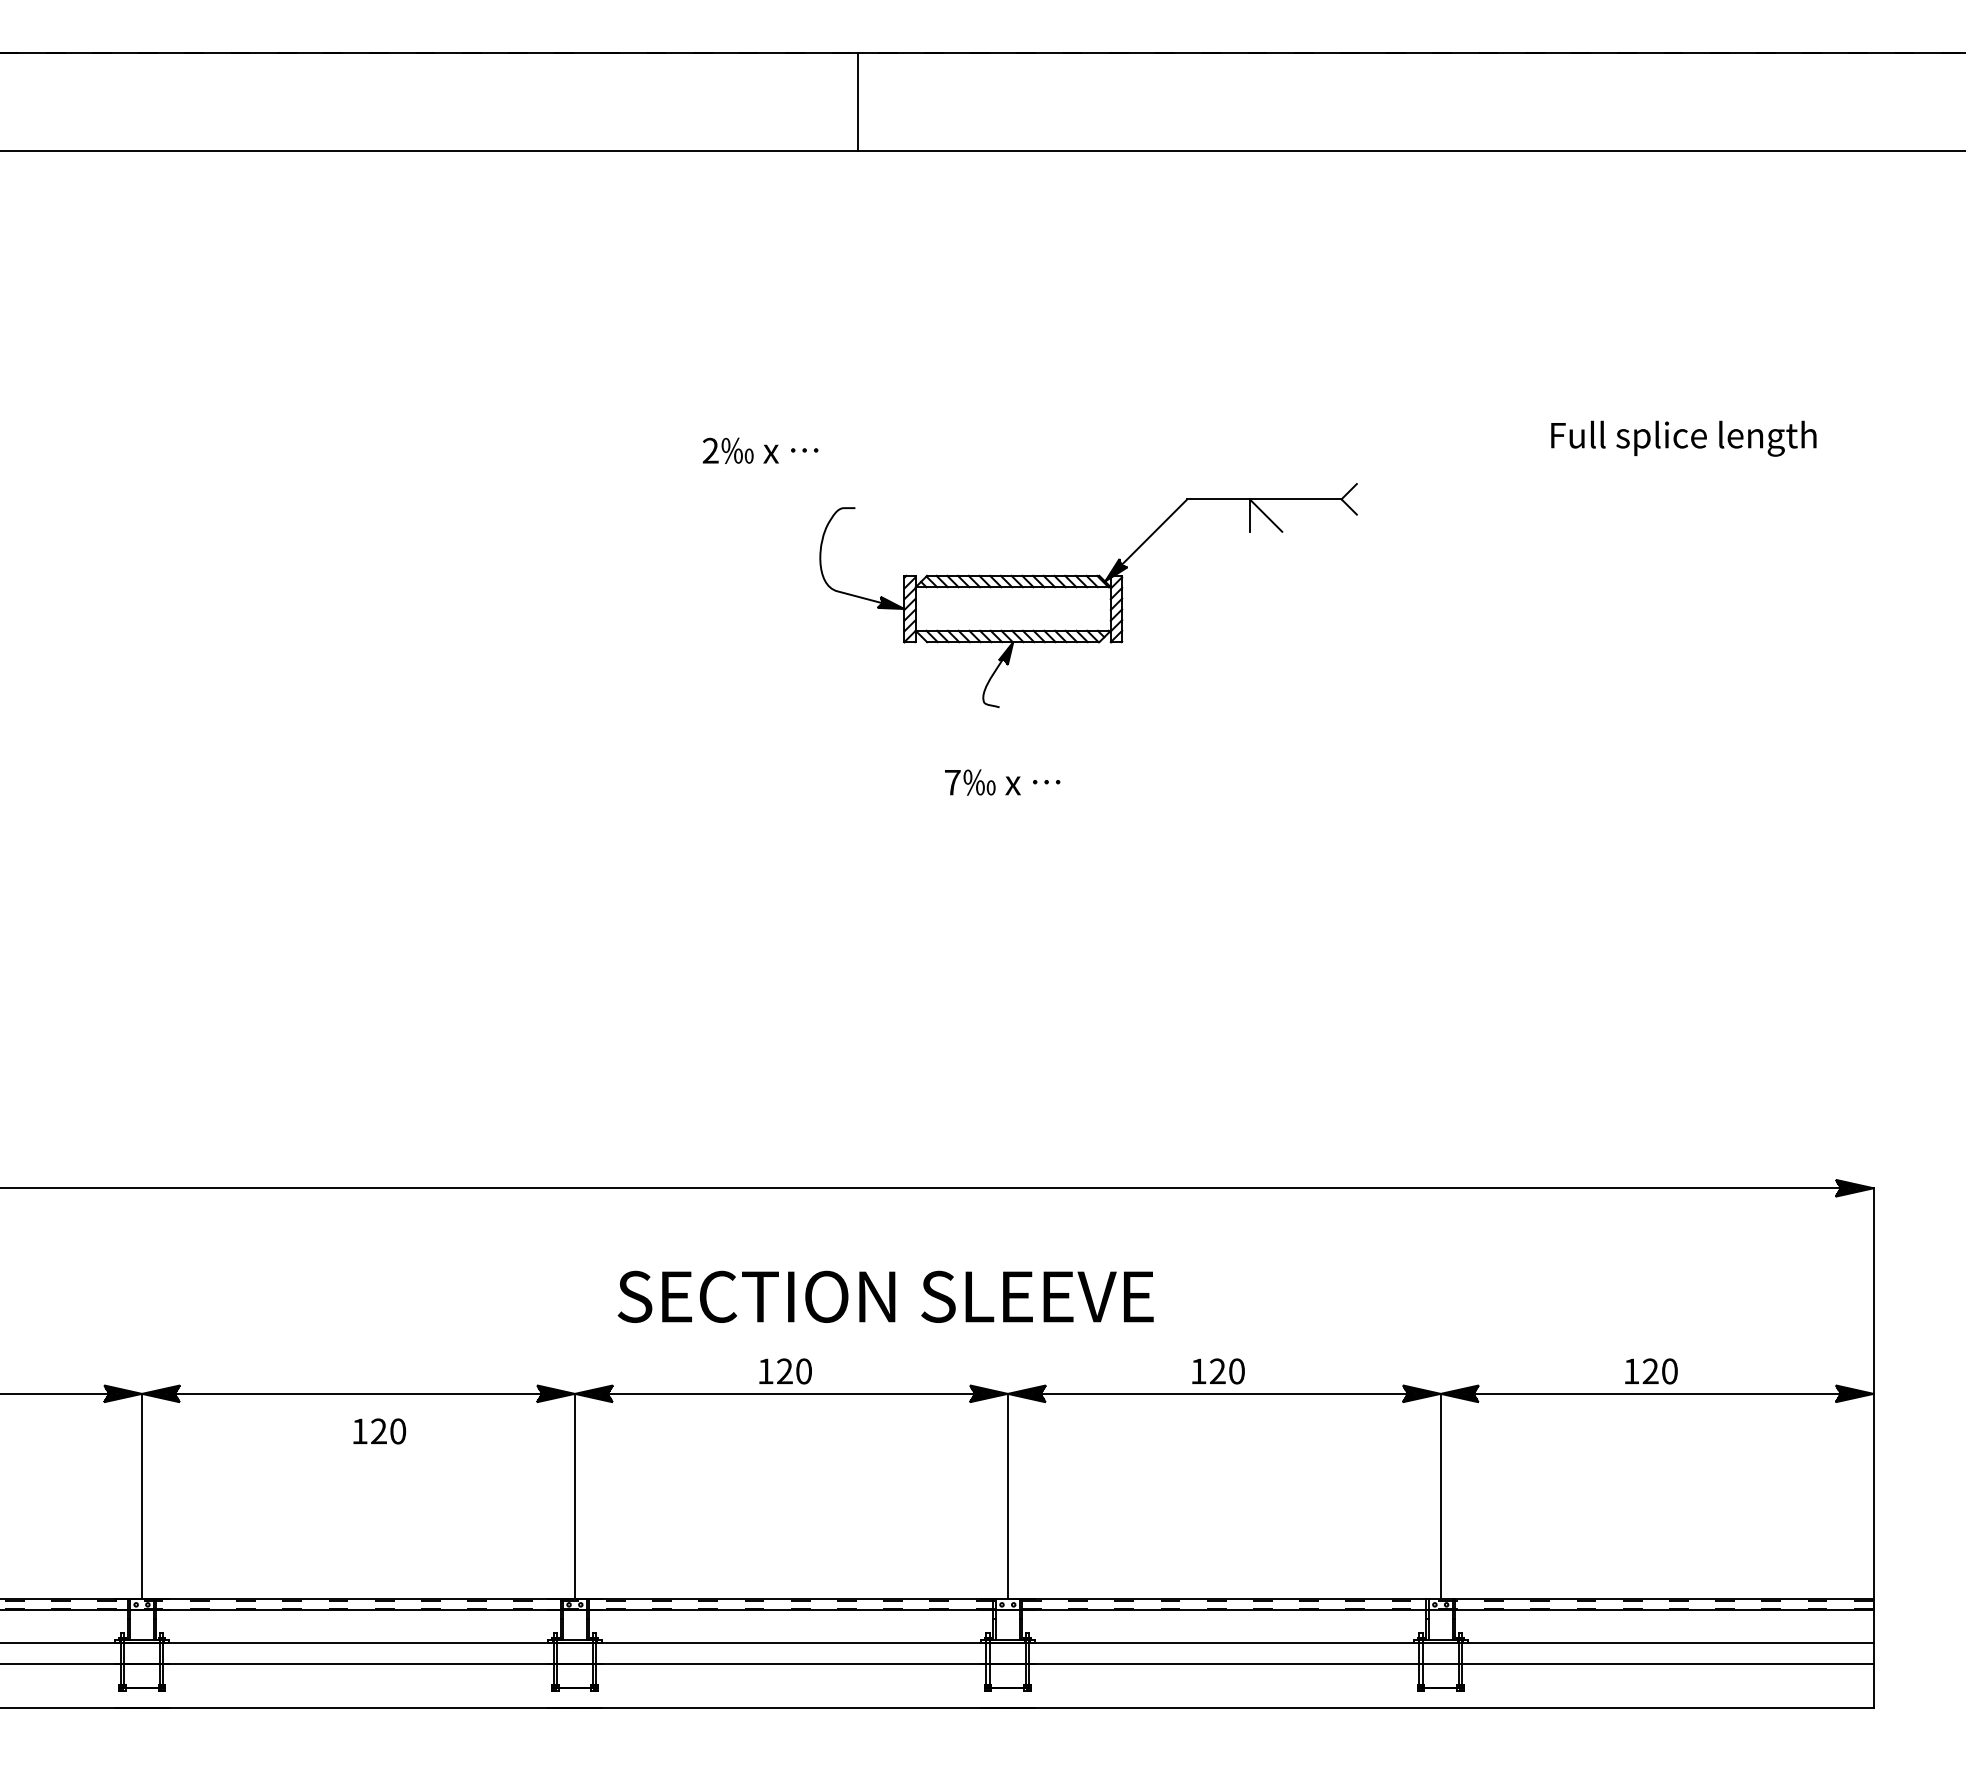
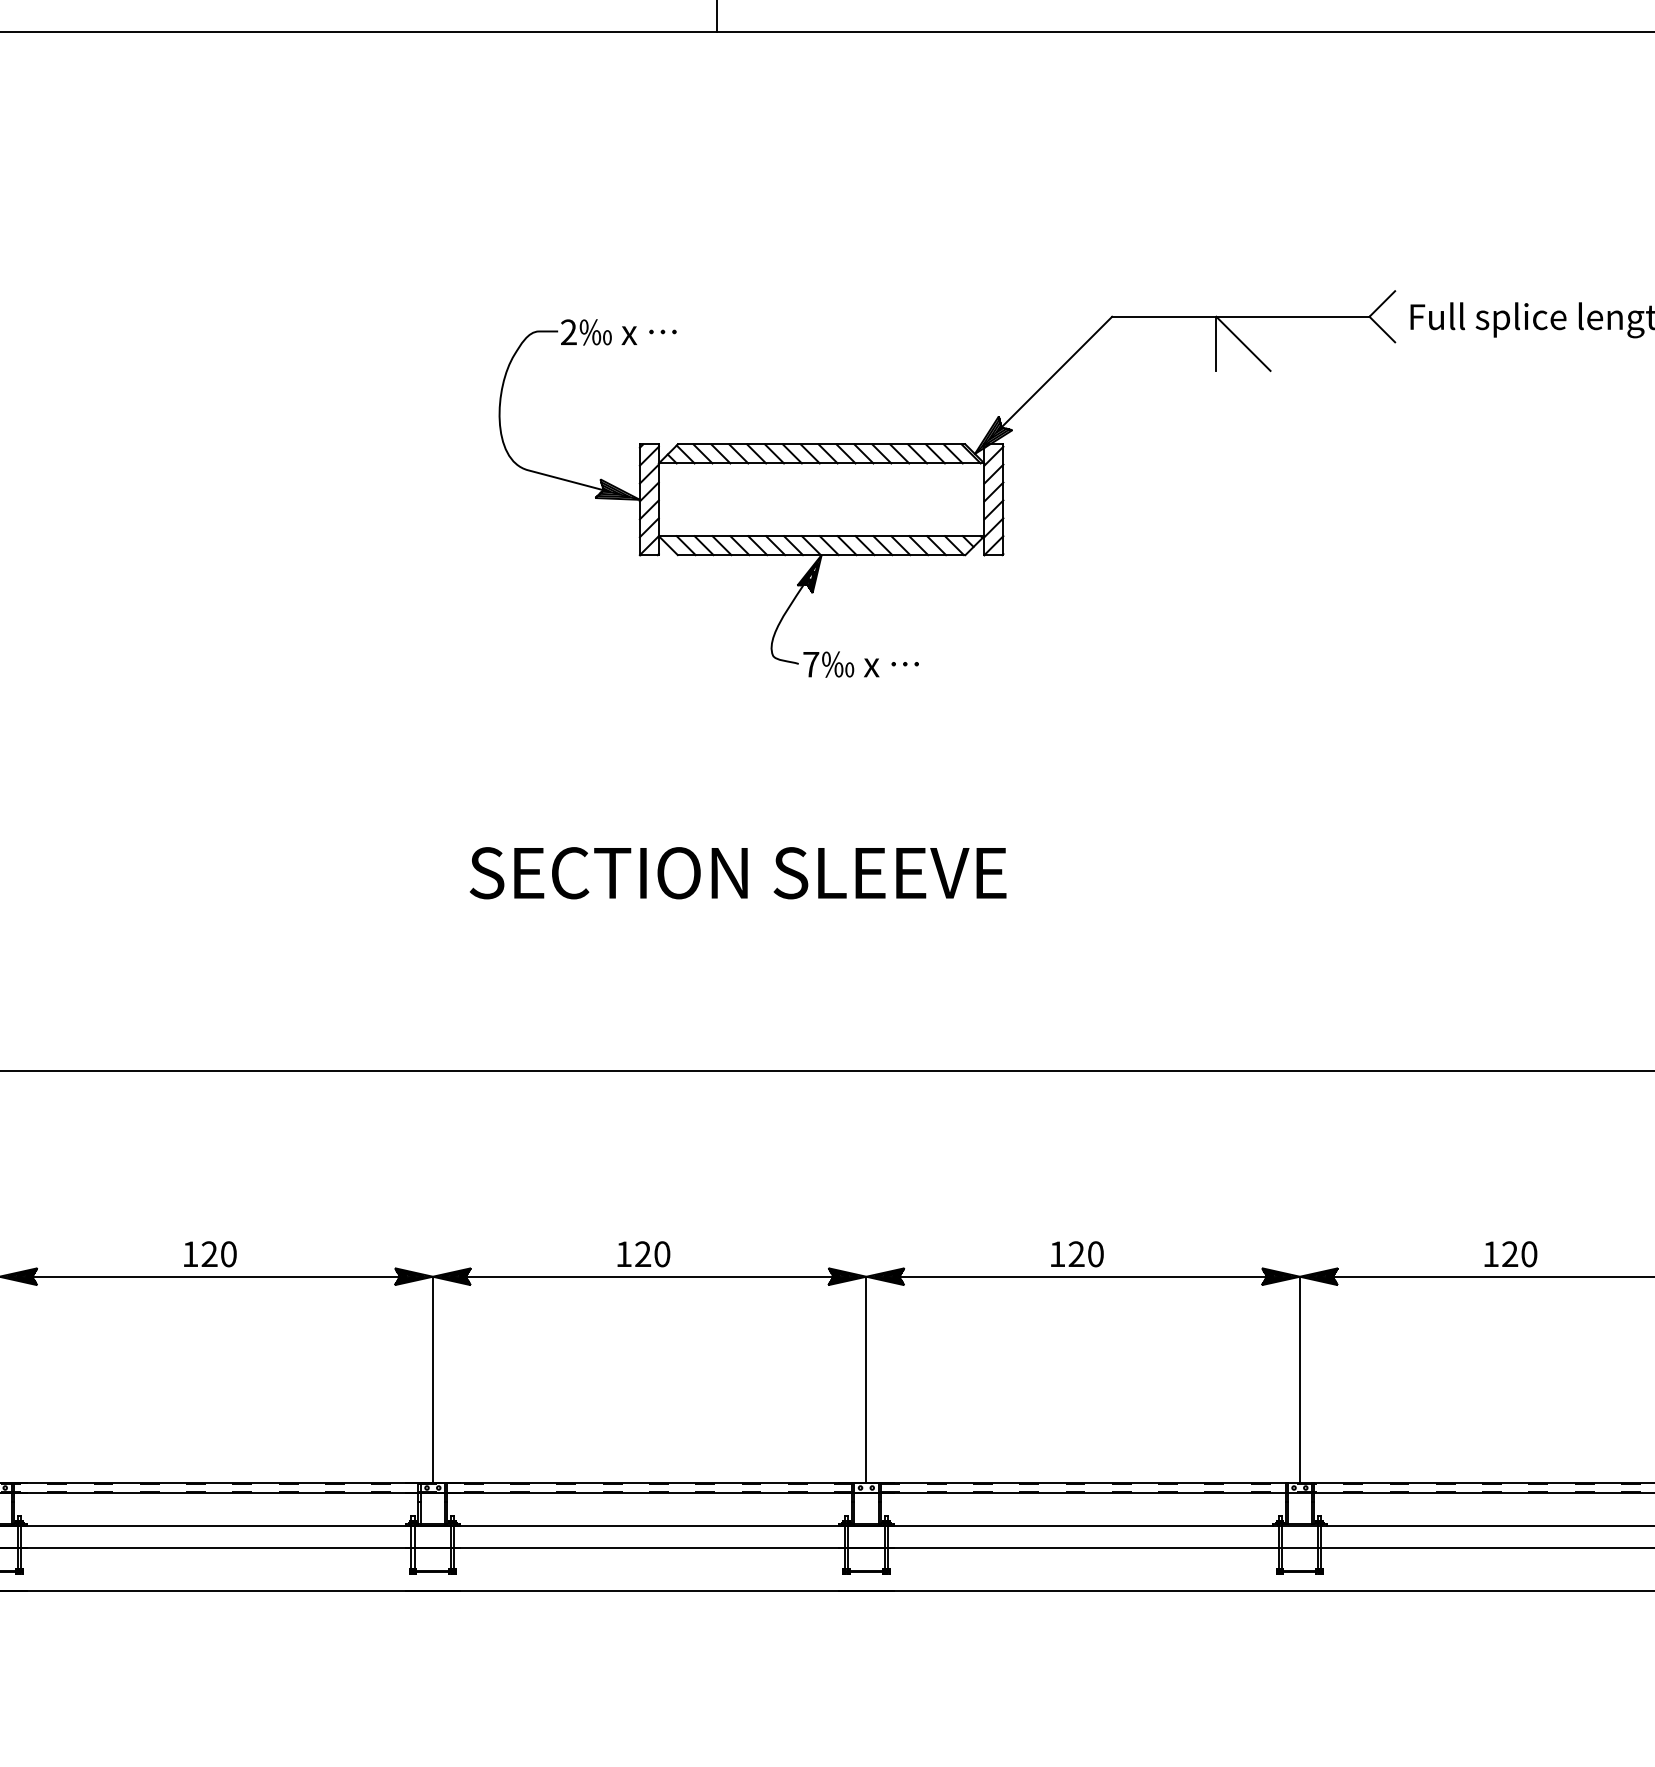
part: (1088, 595) -> (947, 477), size x1.67
text: (885, 1296) -> (737, 872), moved
text: (379, 1431) -> (210, 1254), moved

